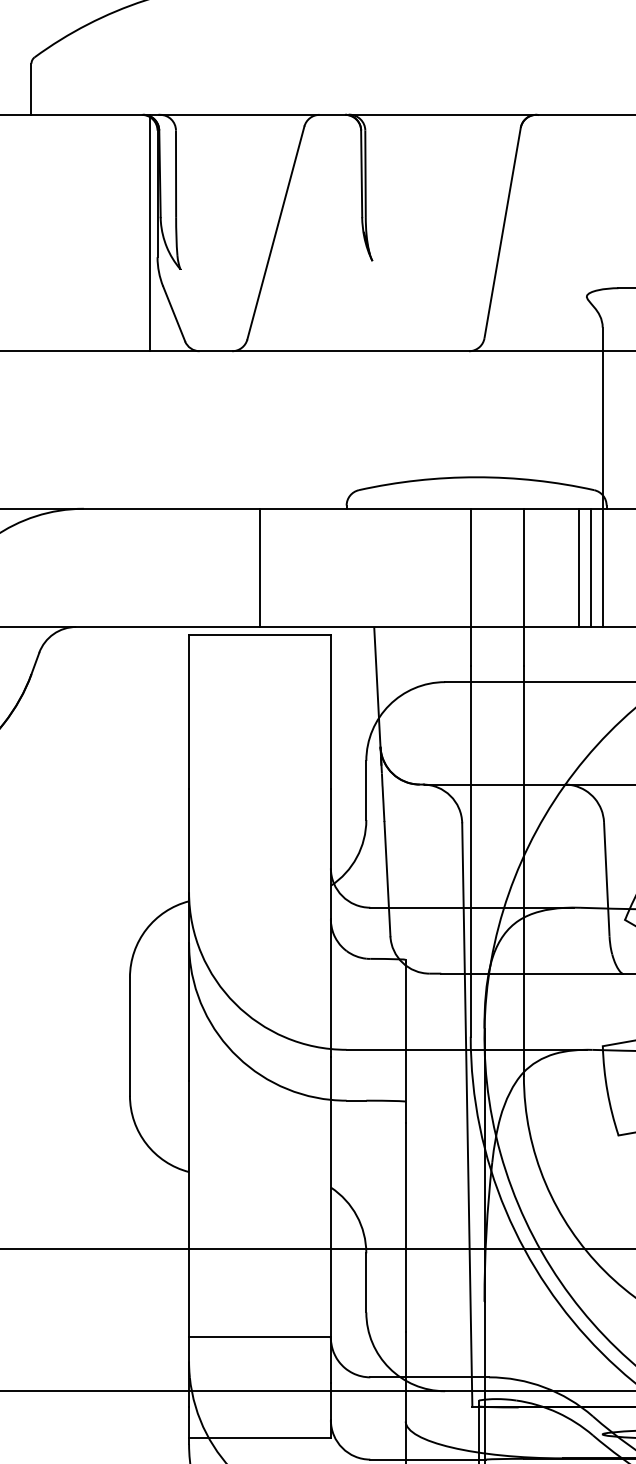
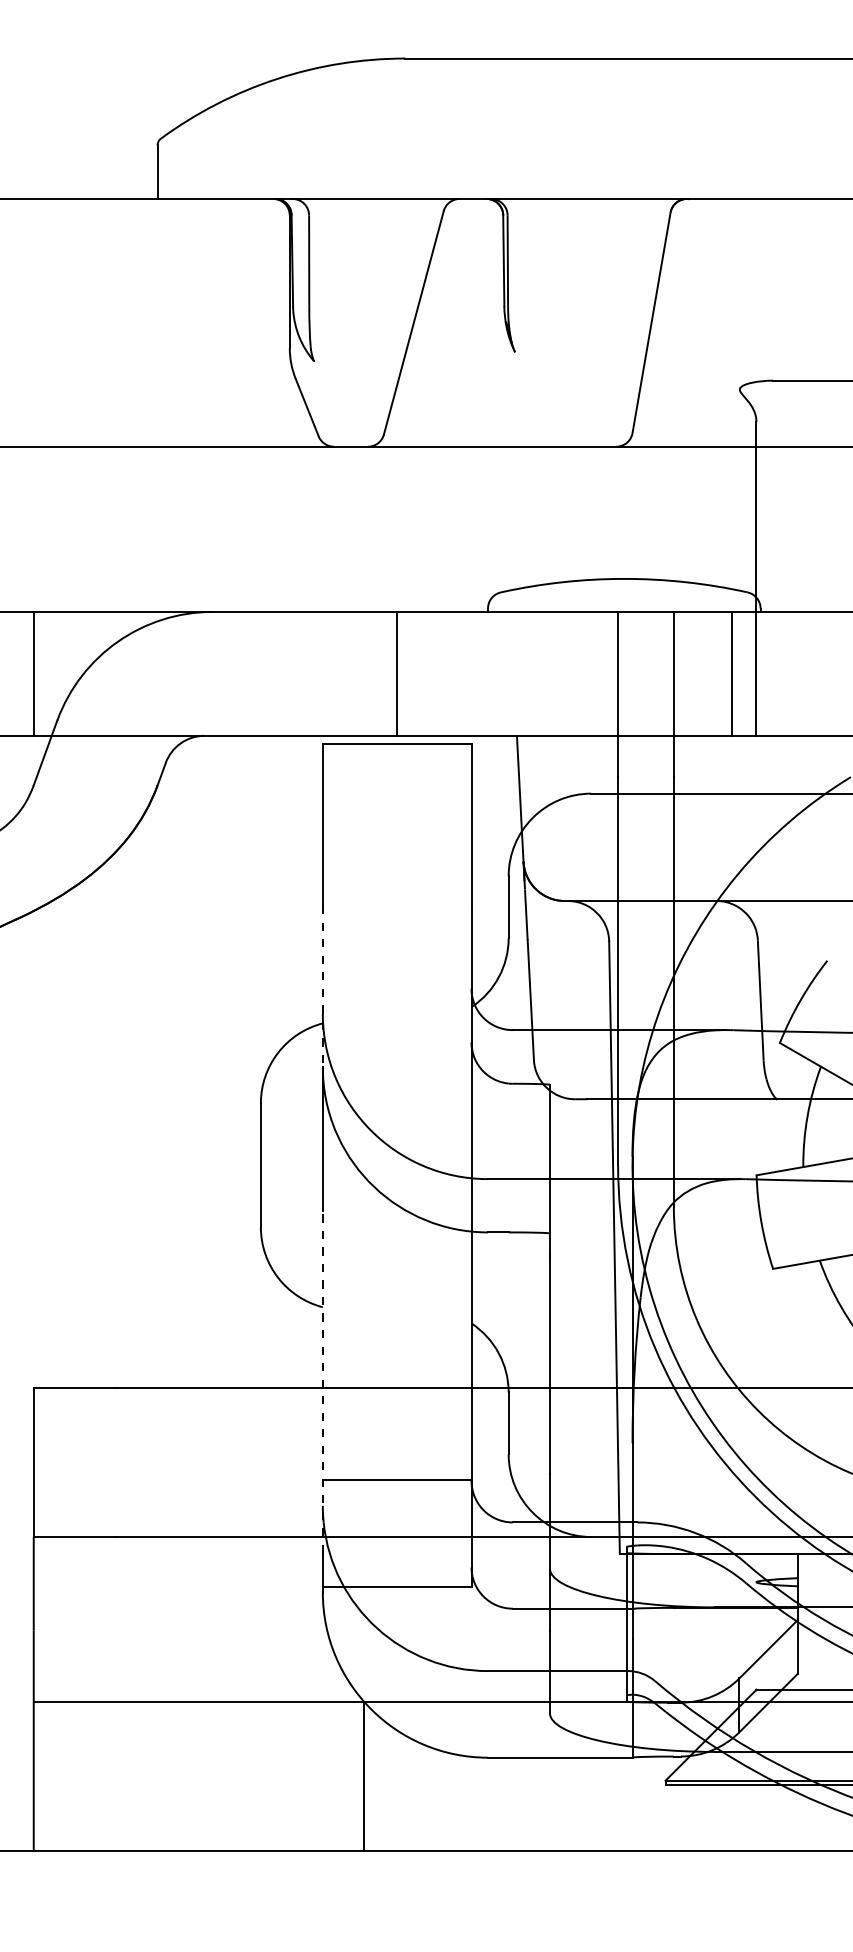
line: (149, 232) -> (281, 322), removed
line: (591, 567) -> (744, 673), removed
line: (188, 866) -> (322, 986), solid -> dashed
line: (188, 1243) -> (322, 1382), solid -> dashed

